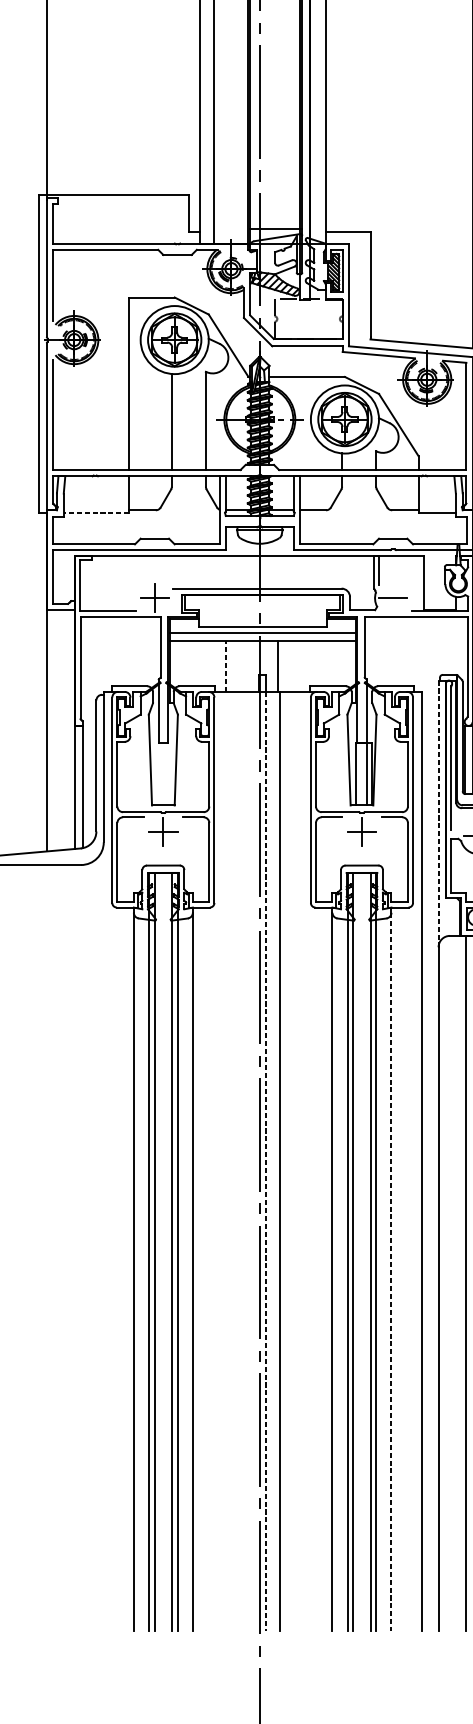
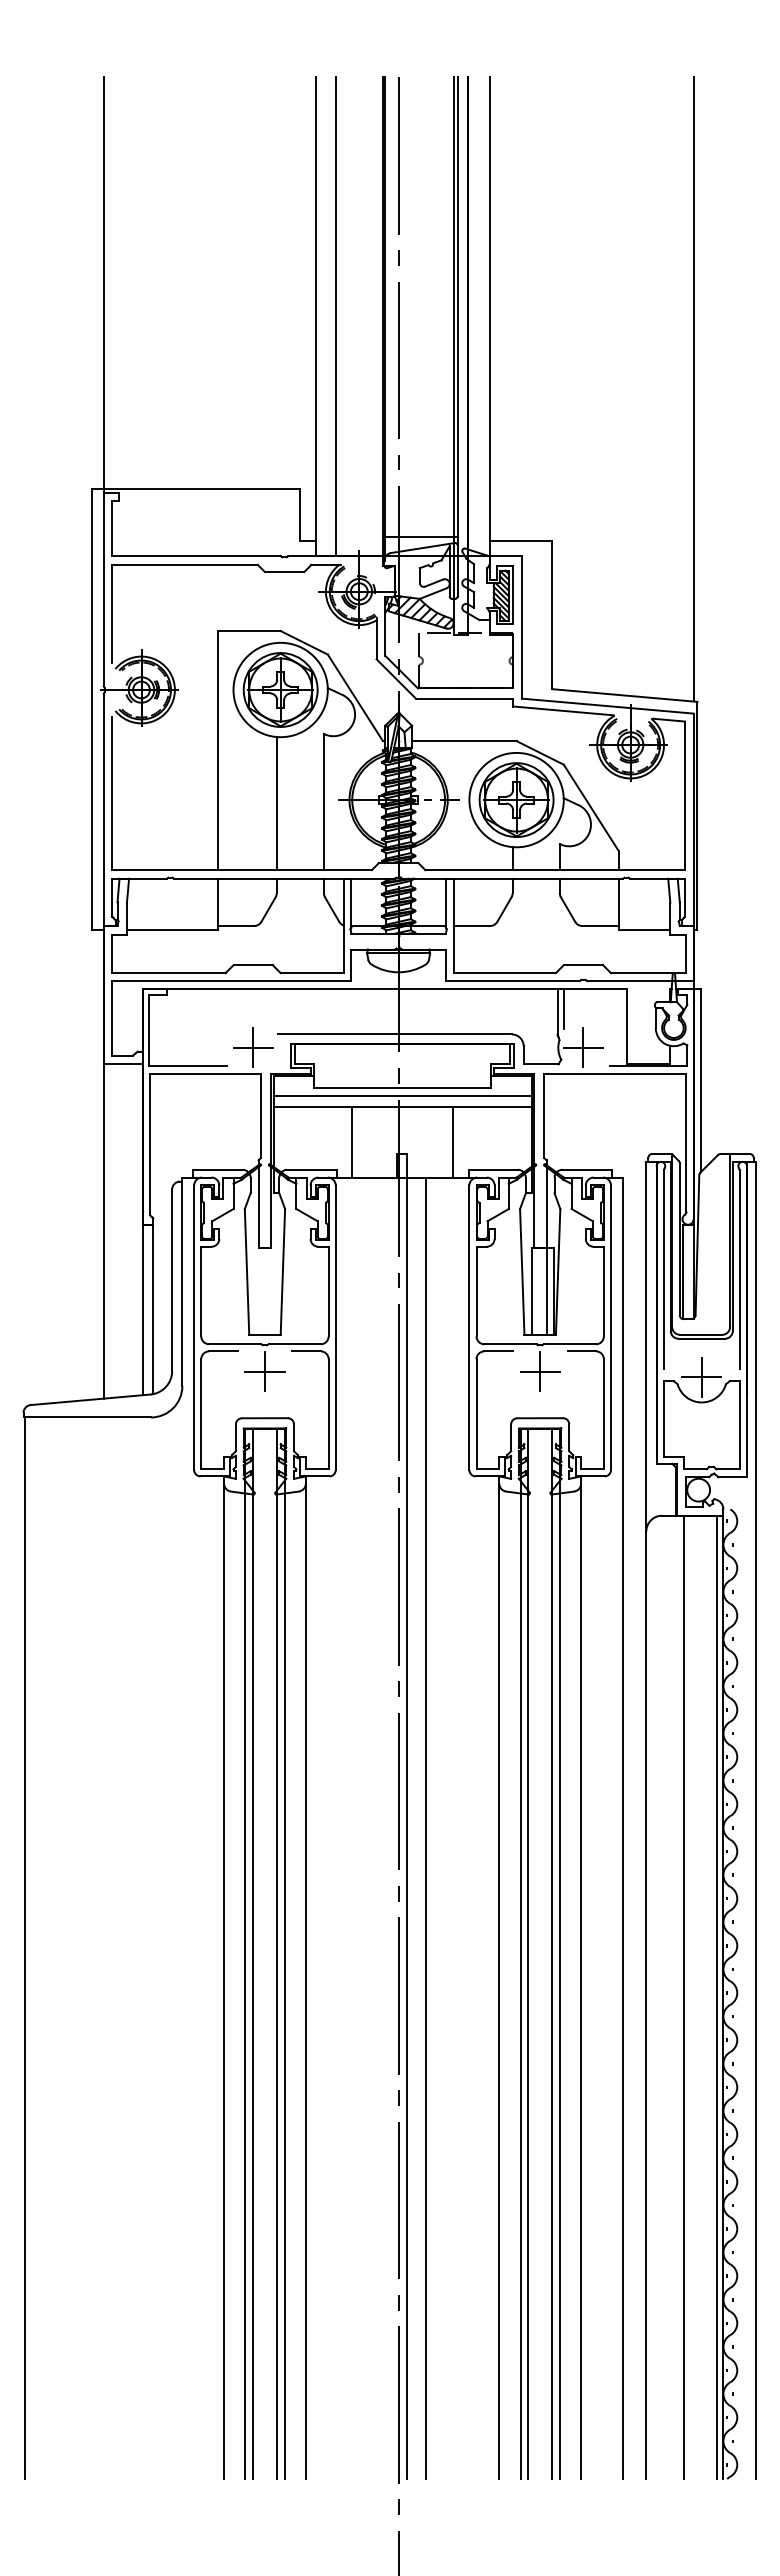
line: (95, 512) -> (171, 929), dashed -> solid
line: (393, 598) -> (583, 1047), added
line: (226, 665) -> (352, 1141), dashed -> solid
line: (277, 665) -> (452, 1141), moved
line: (438, 814) -> (646, 1347), dashed -> solid
line: (265, 1161) -> (406, 1828), dashed -> solid
line: (391, 1272) -> (581, 1981), dashed -> solid

